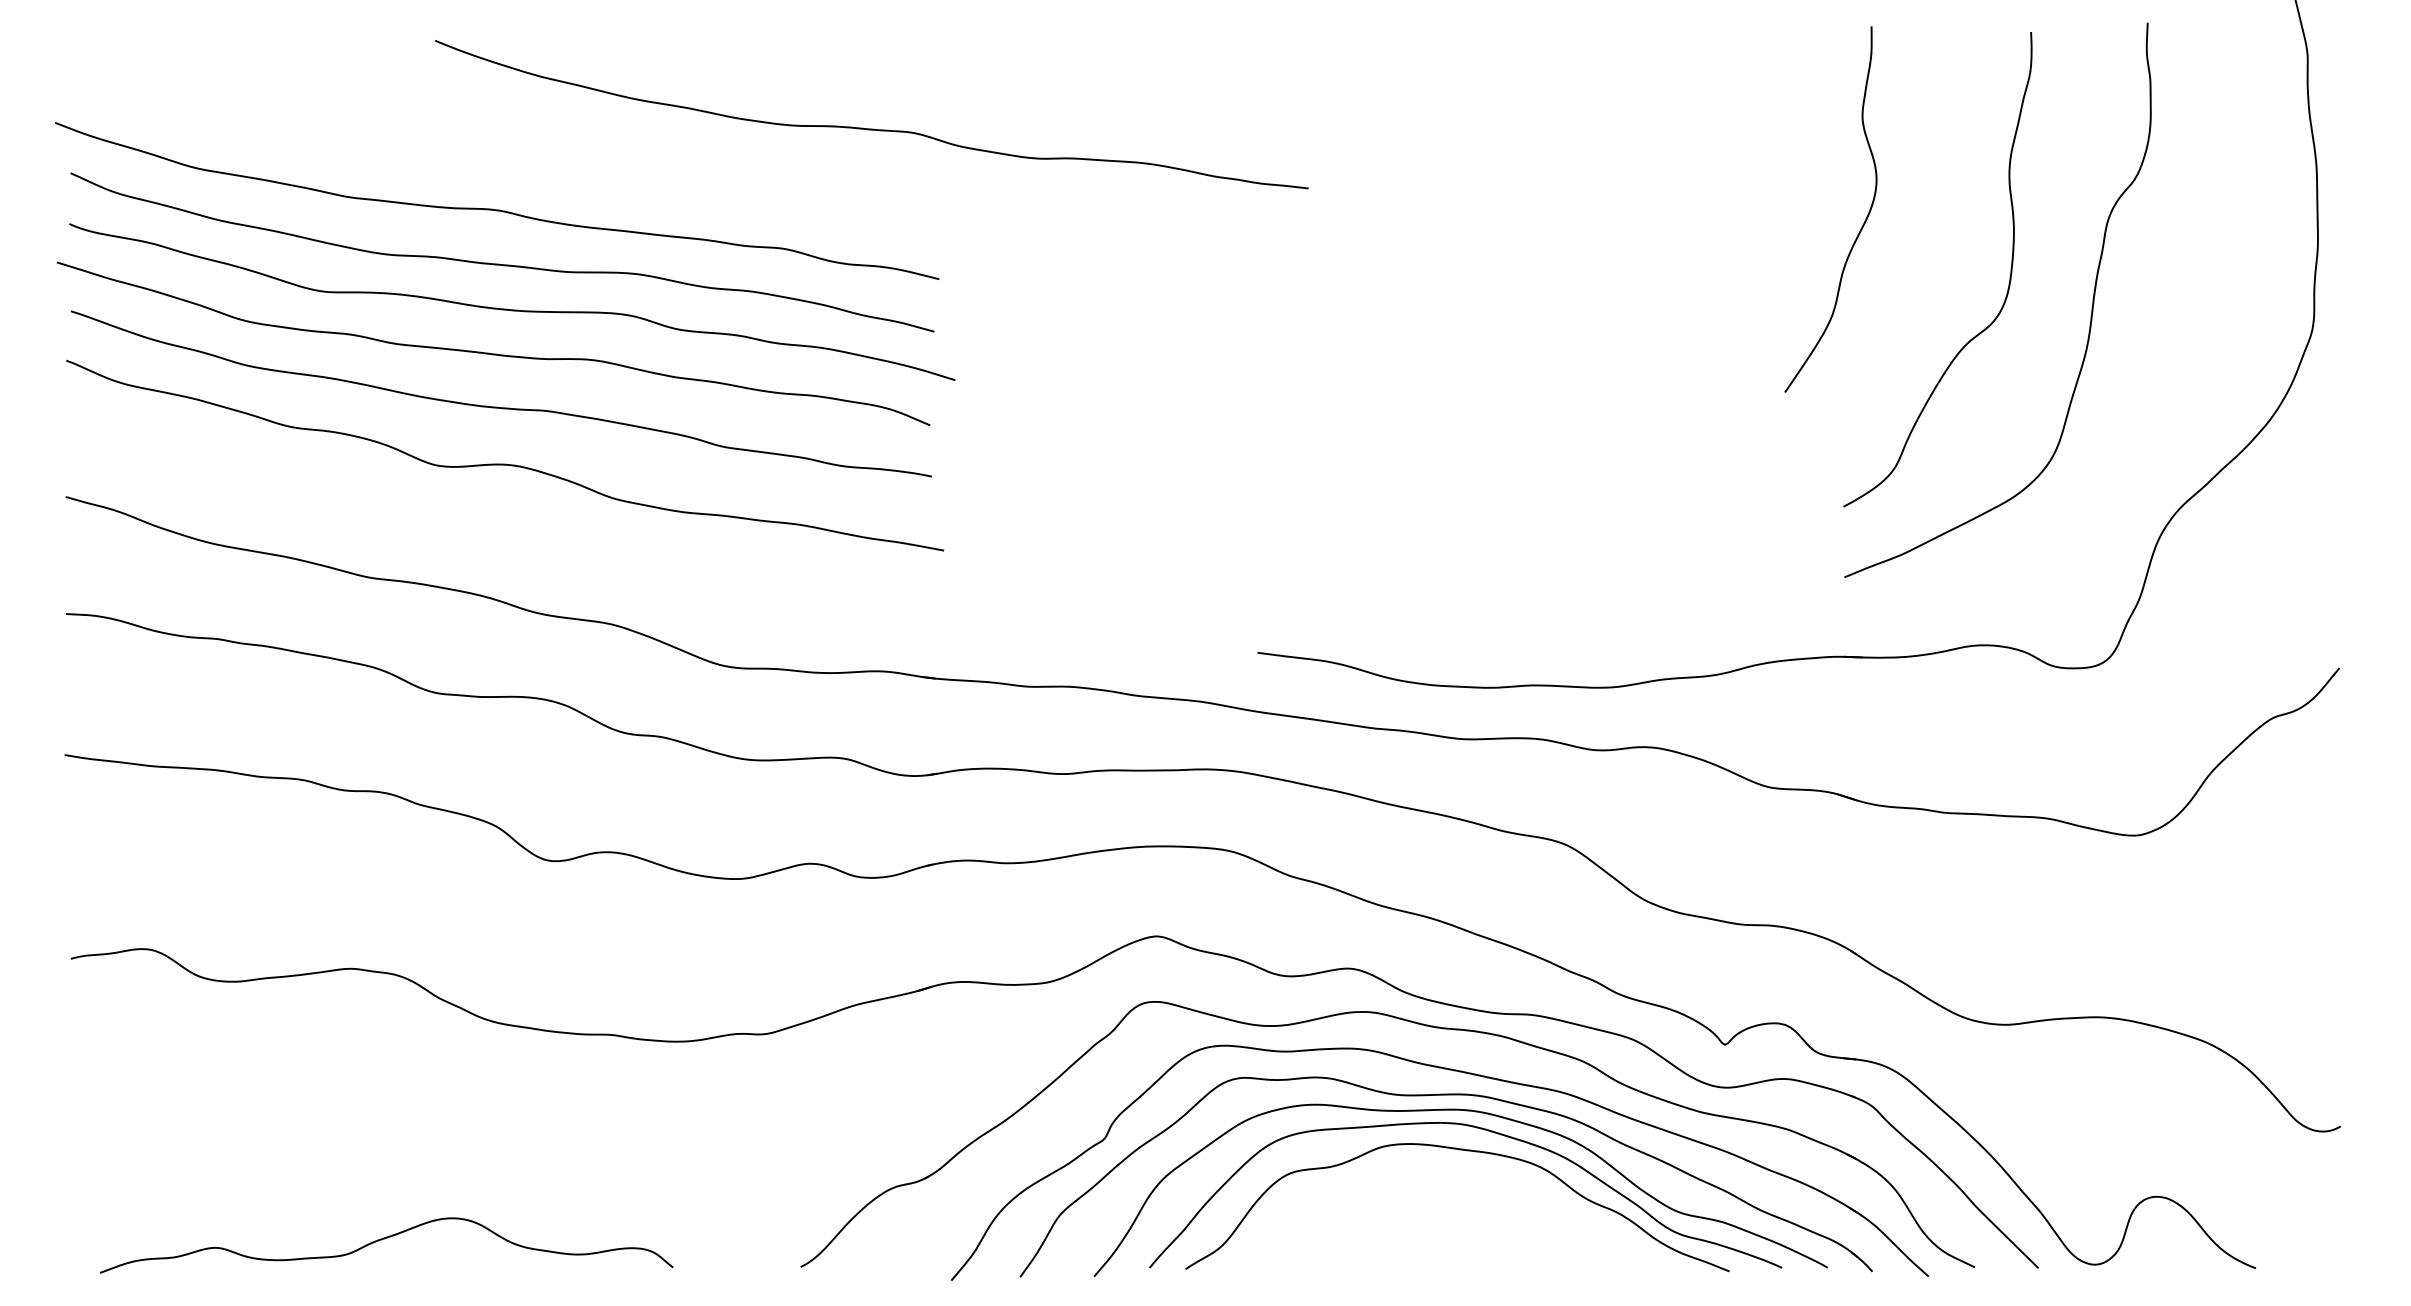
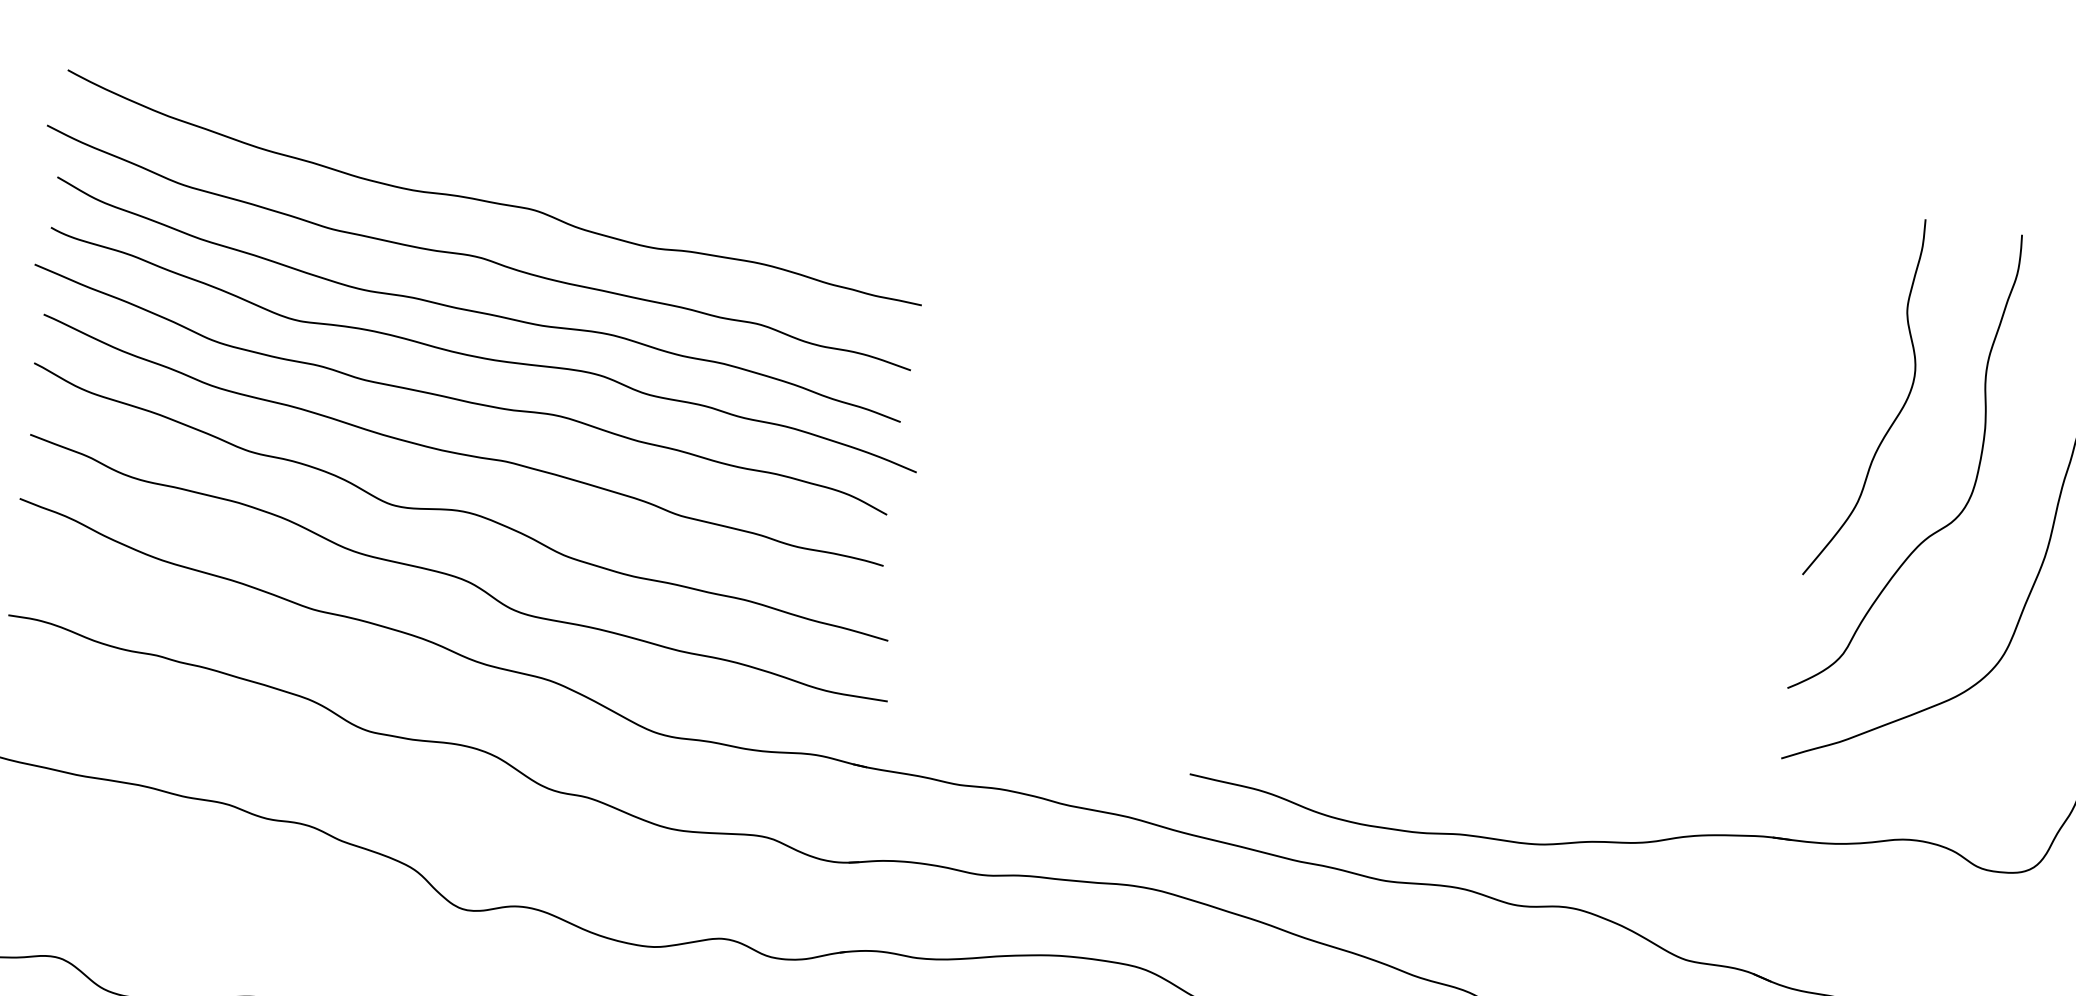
curve: (871, 128) -> (493, 201), moved
curve: (1862, 224) -> (1896, 415), moved
curve: (507, 529) -> (456, 575), added

